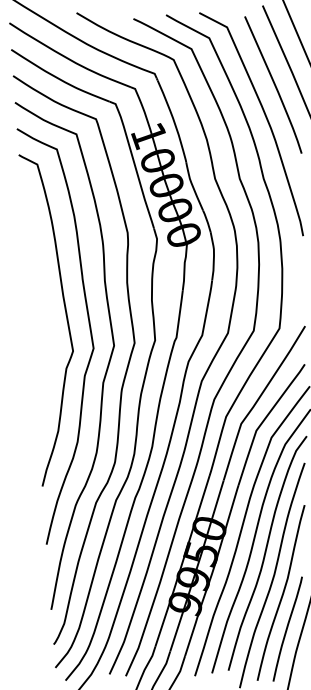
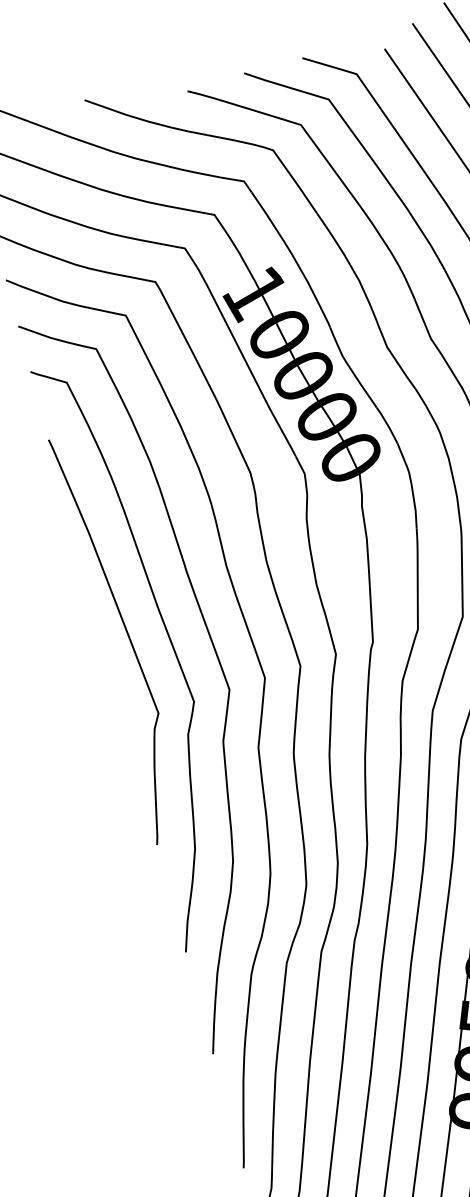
curve: (43, 309) -> (127, 637), added

